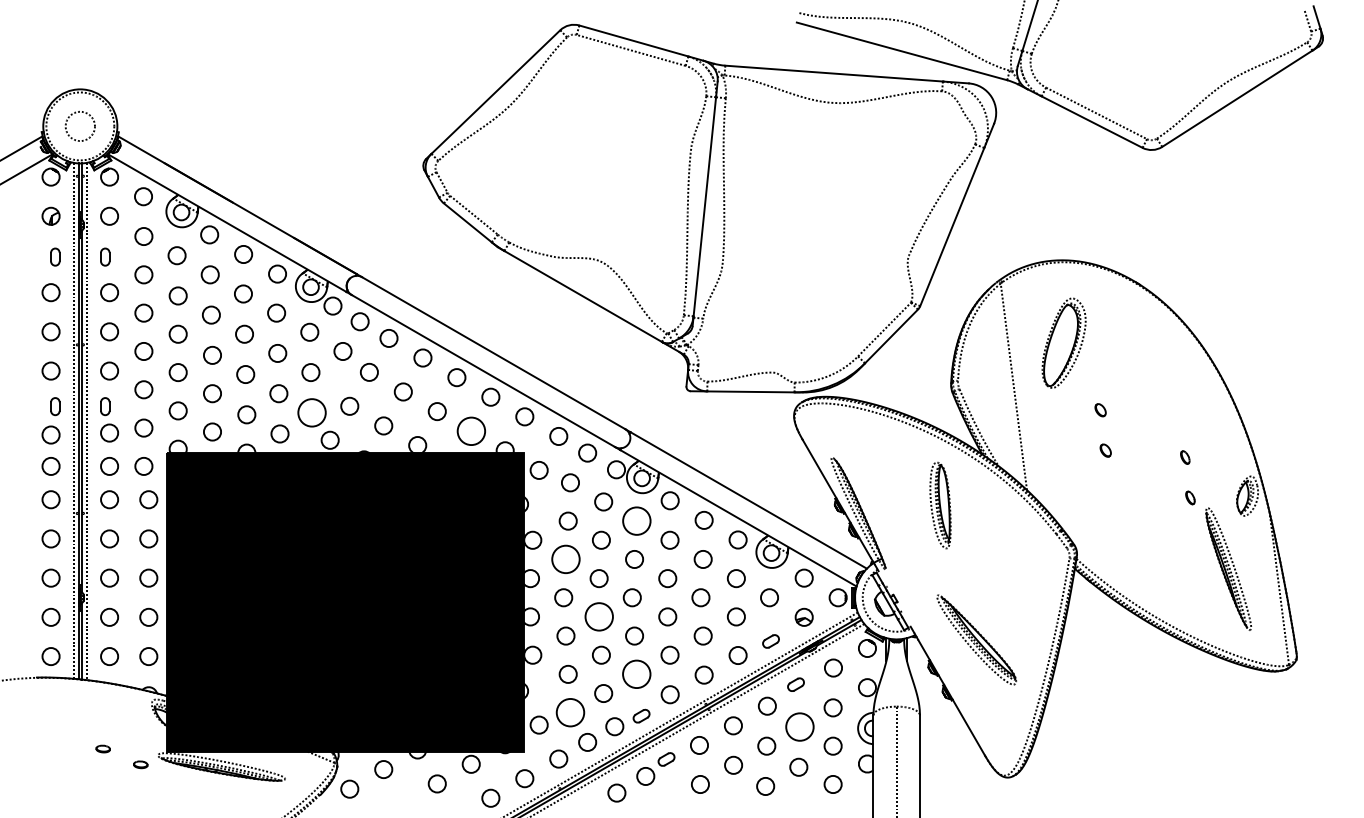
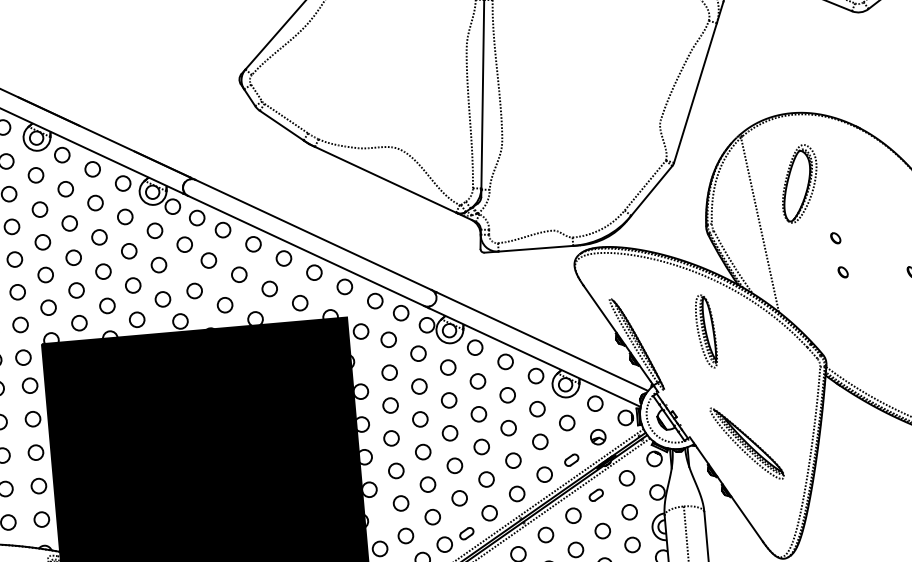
circle: (311, 412) -> (162, 299), size x0.62
circle: (470, 430) -> (299, 302), size x0.62
circle: (636, 520) -> (447, 367), size x0.62
circle: (565, 559) -> (390, 405), size x0.62
circle: (598, 616) -> (422, 451), size x0.62
circle: (636, 674) -> (459, 498), size x0.62
circle: (570, 712) -> (405, 535), size x0.62
circle: (799, 726) -> (602, 530), size x0.62

